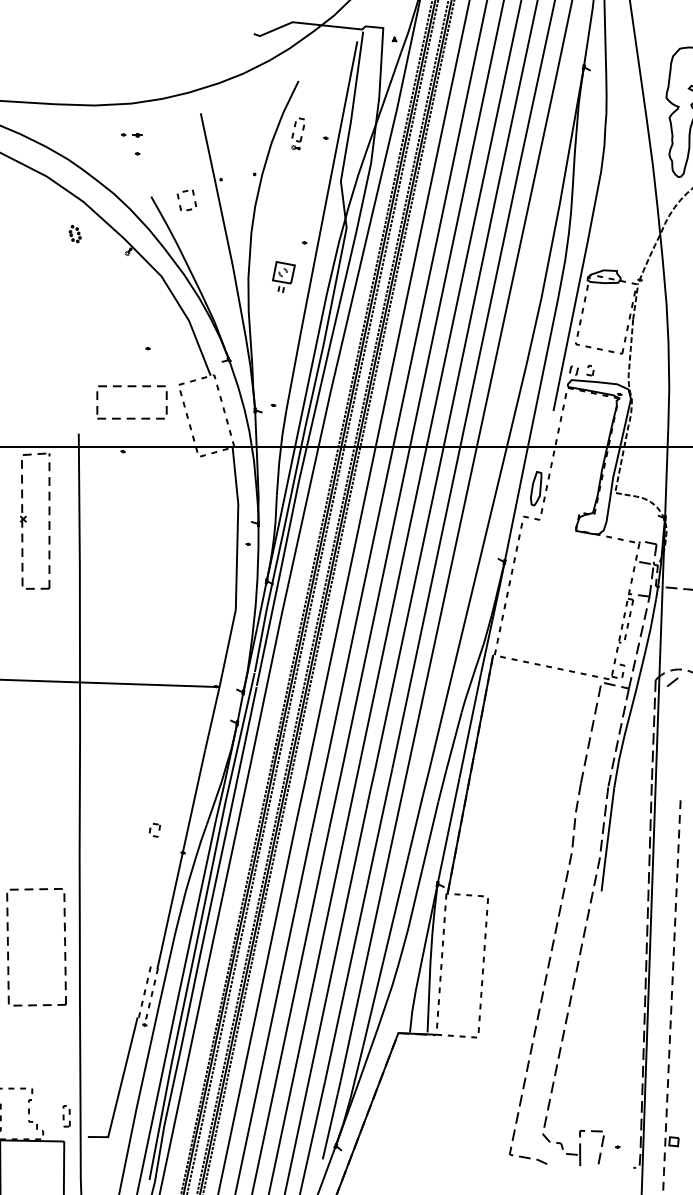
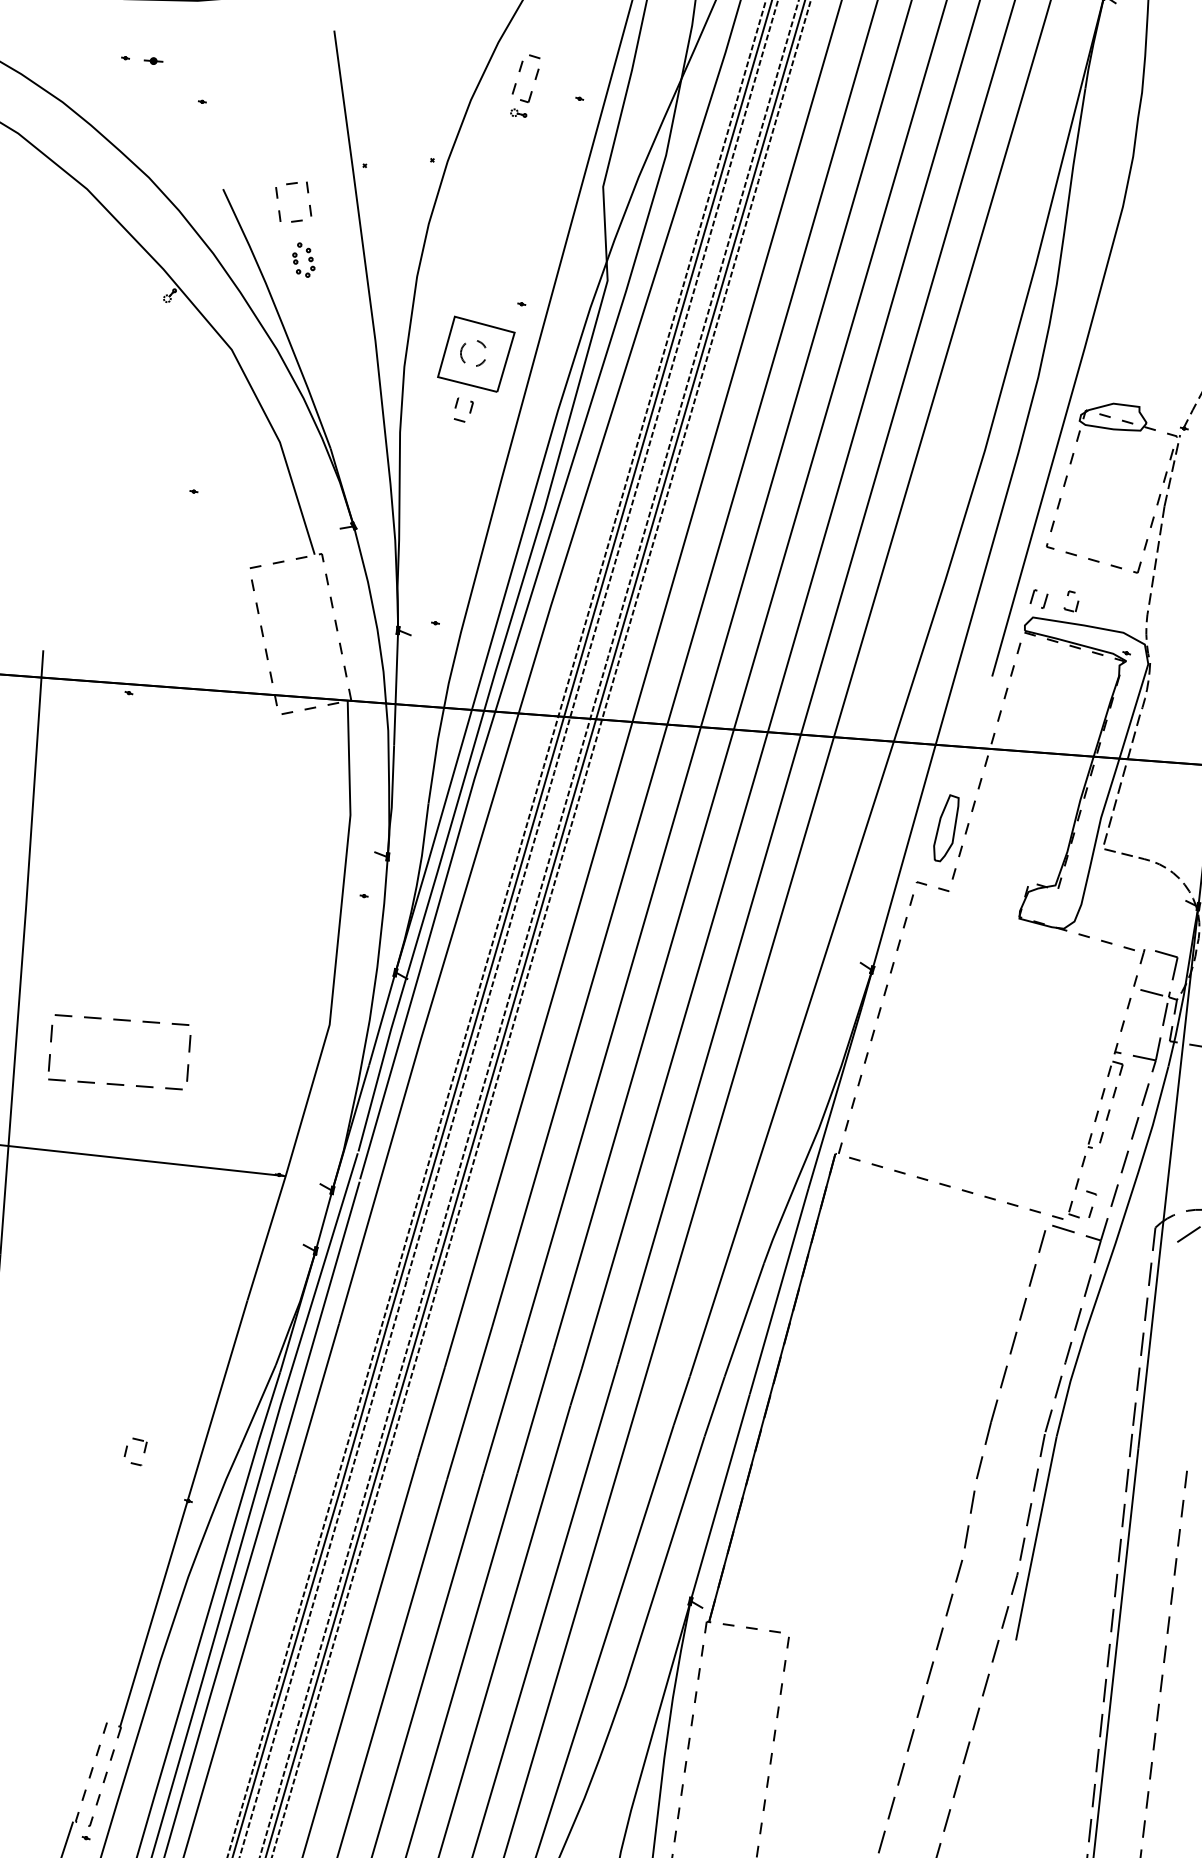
part: (131, 135) -> (141, 60), moved
part: (74, 234) -> (302, 260), moved
part: (283, 277) -> (474, 369), size x1.67
part: (131, 387) -> (120, 1022), moved

